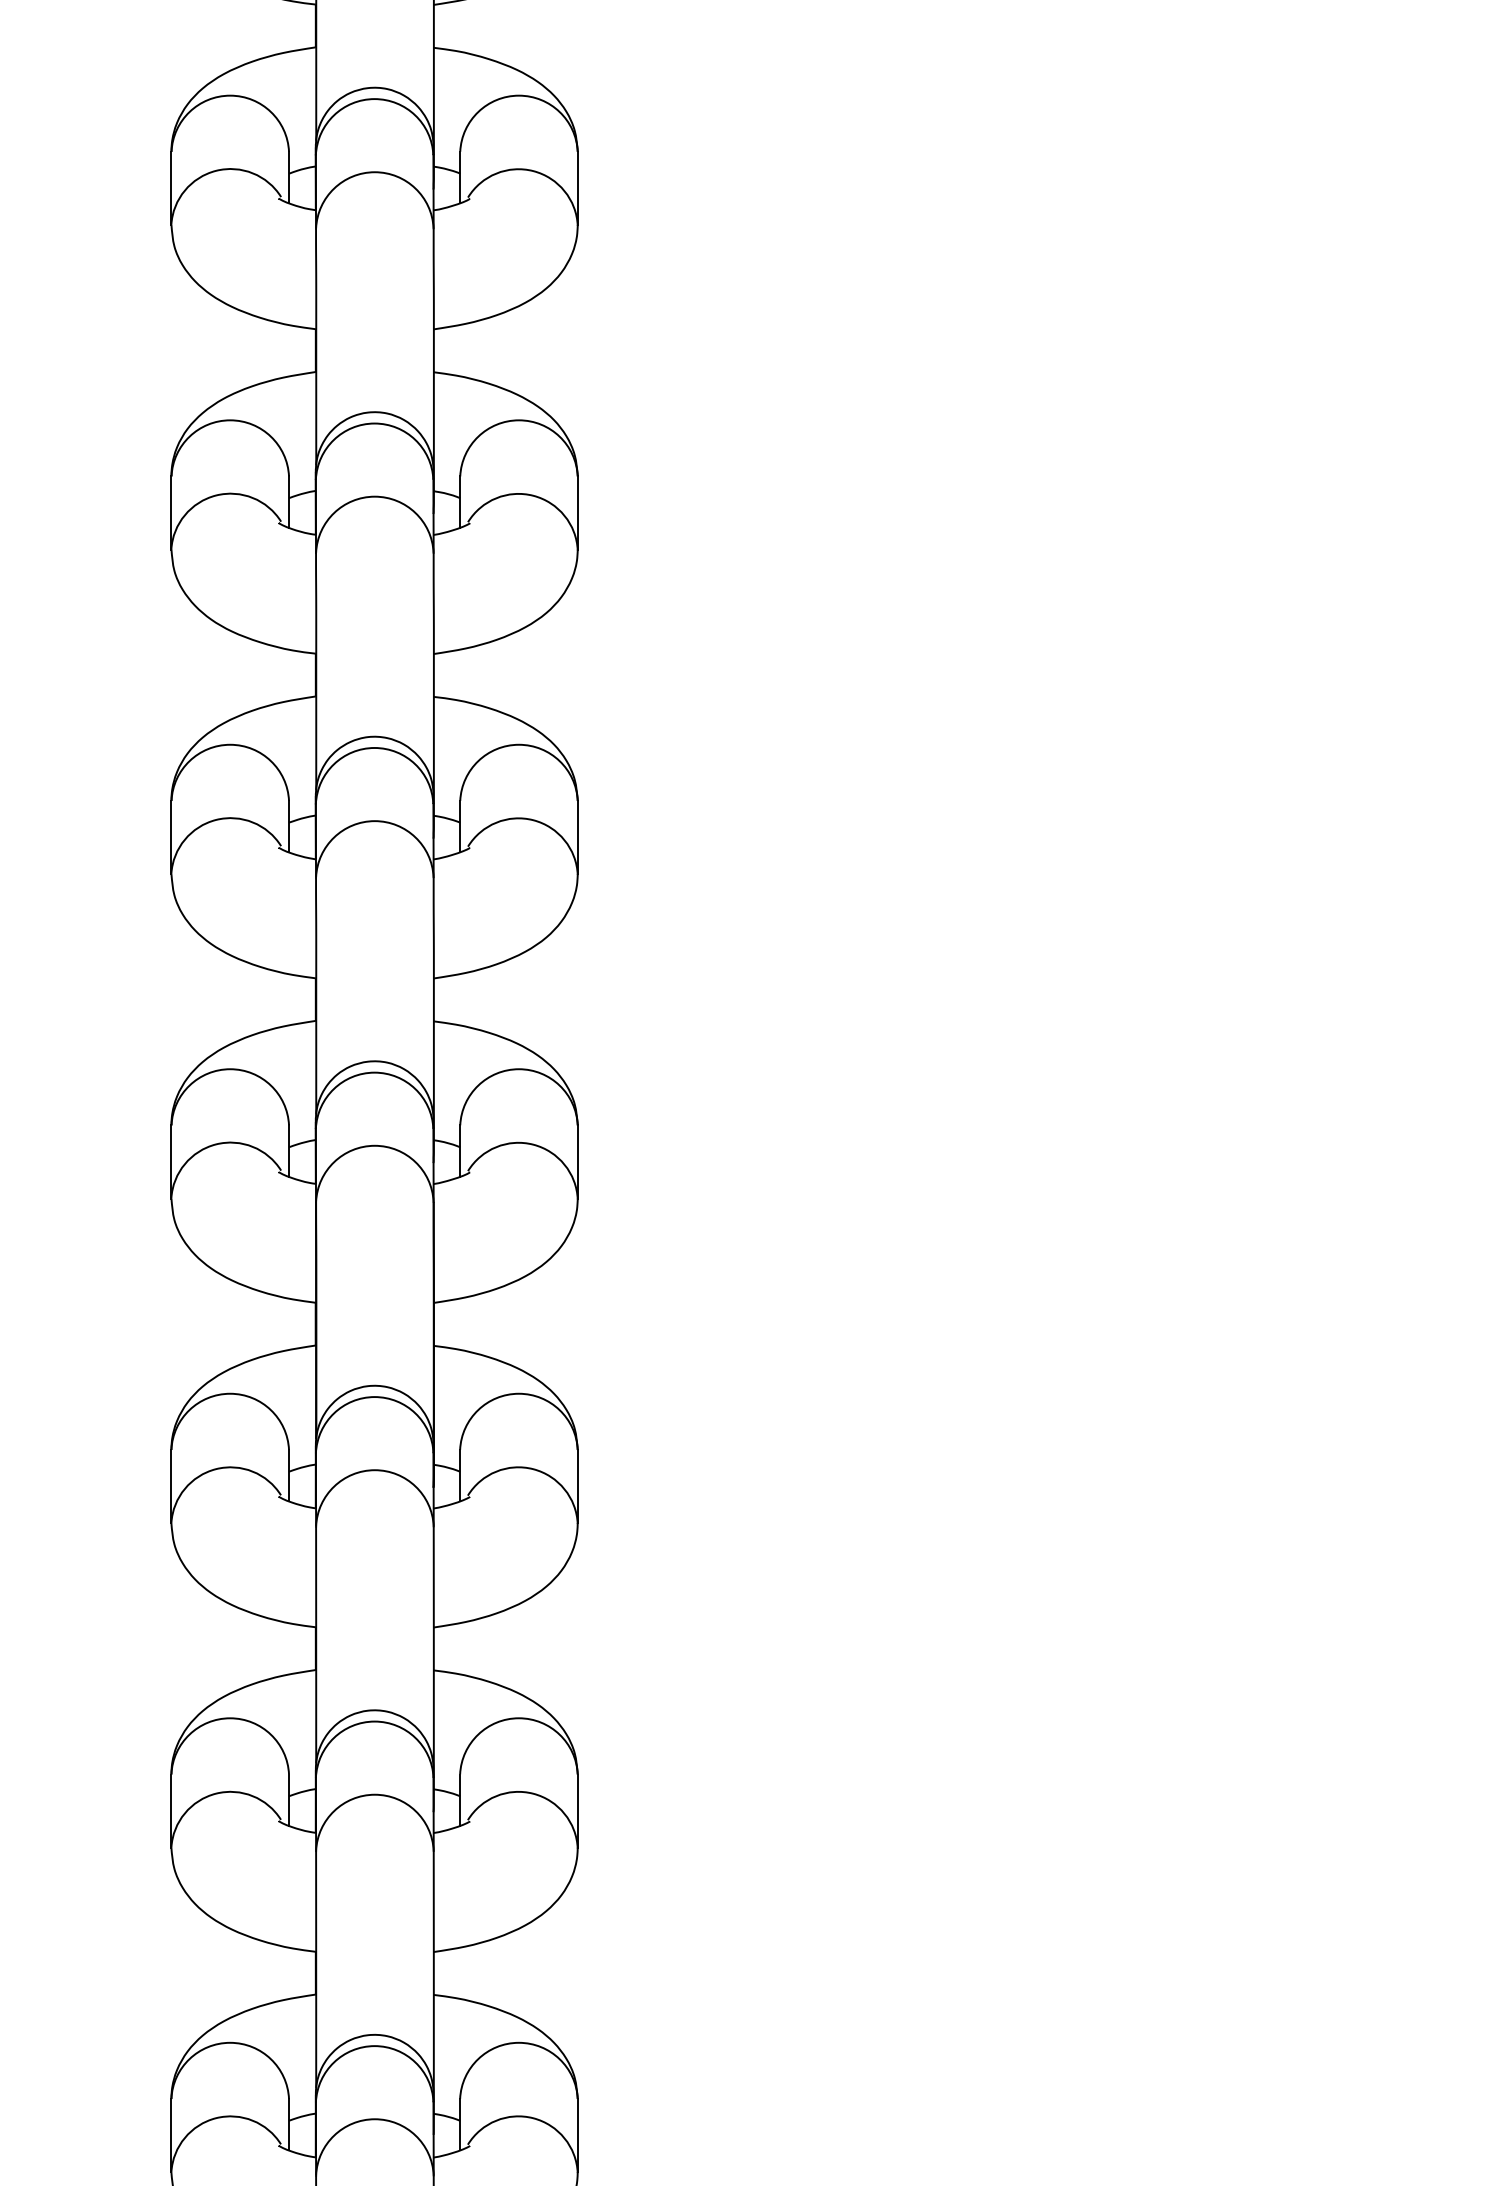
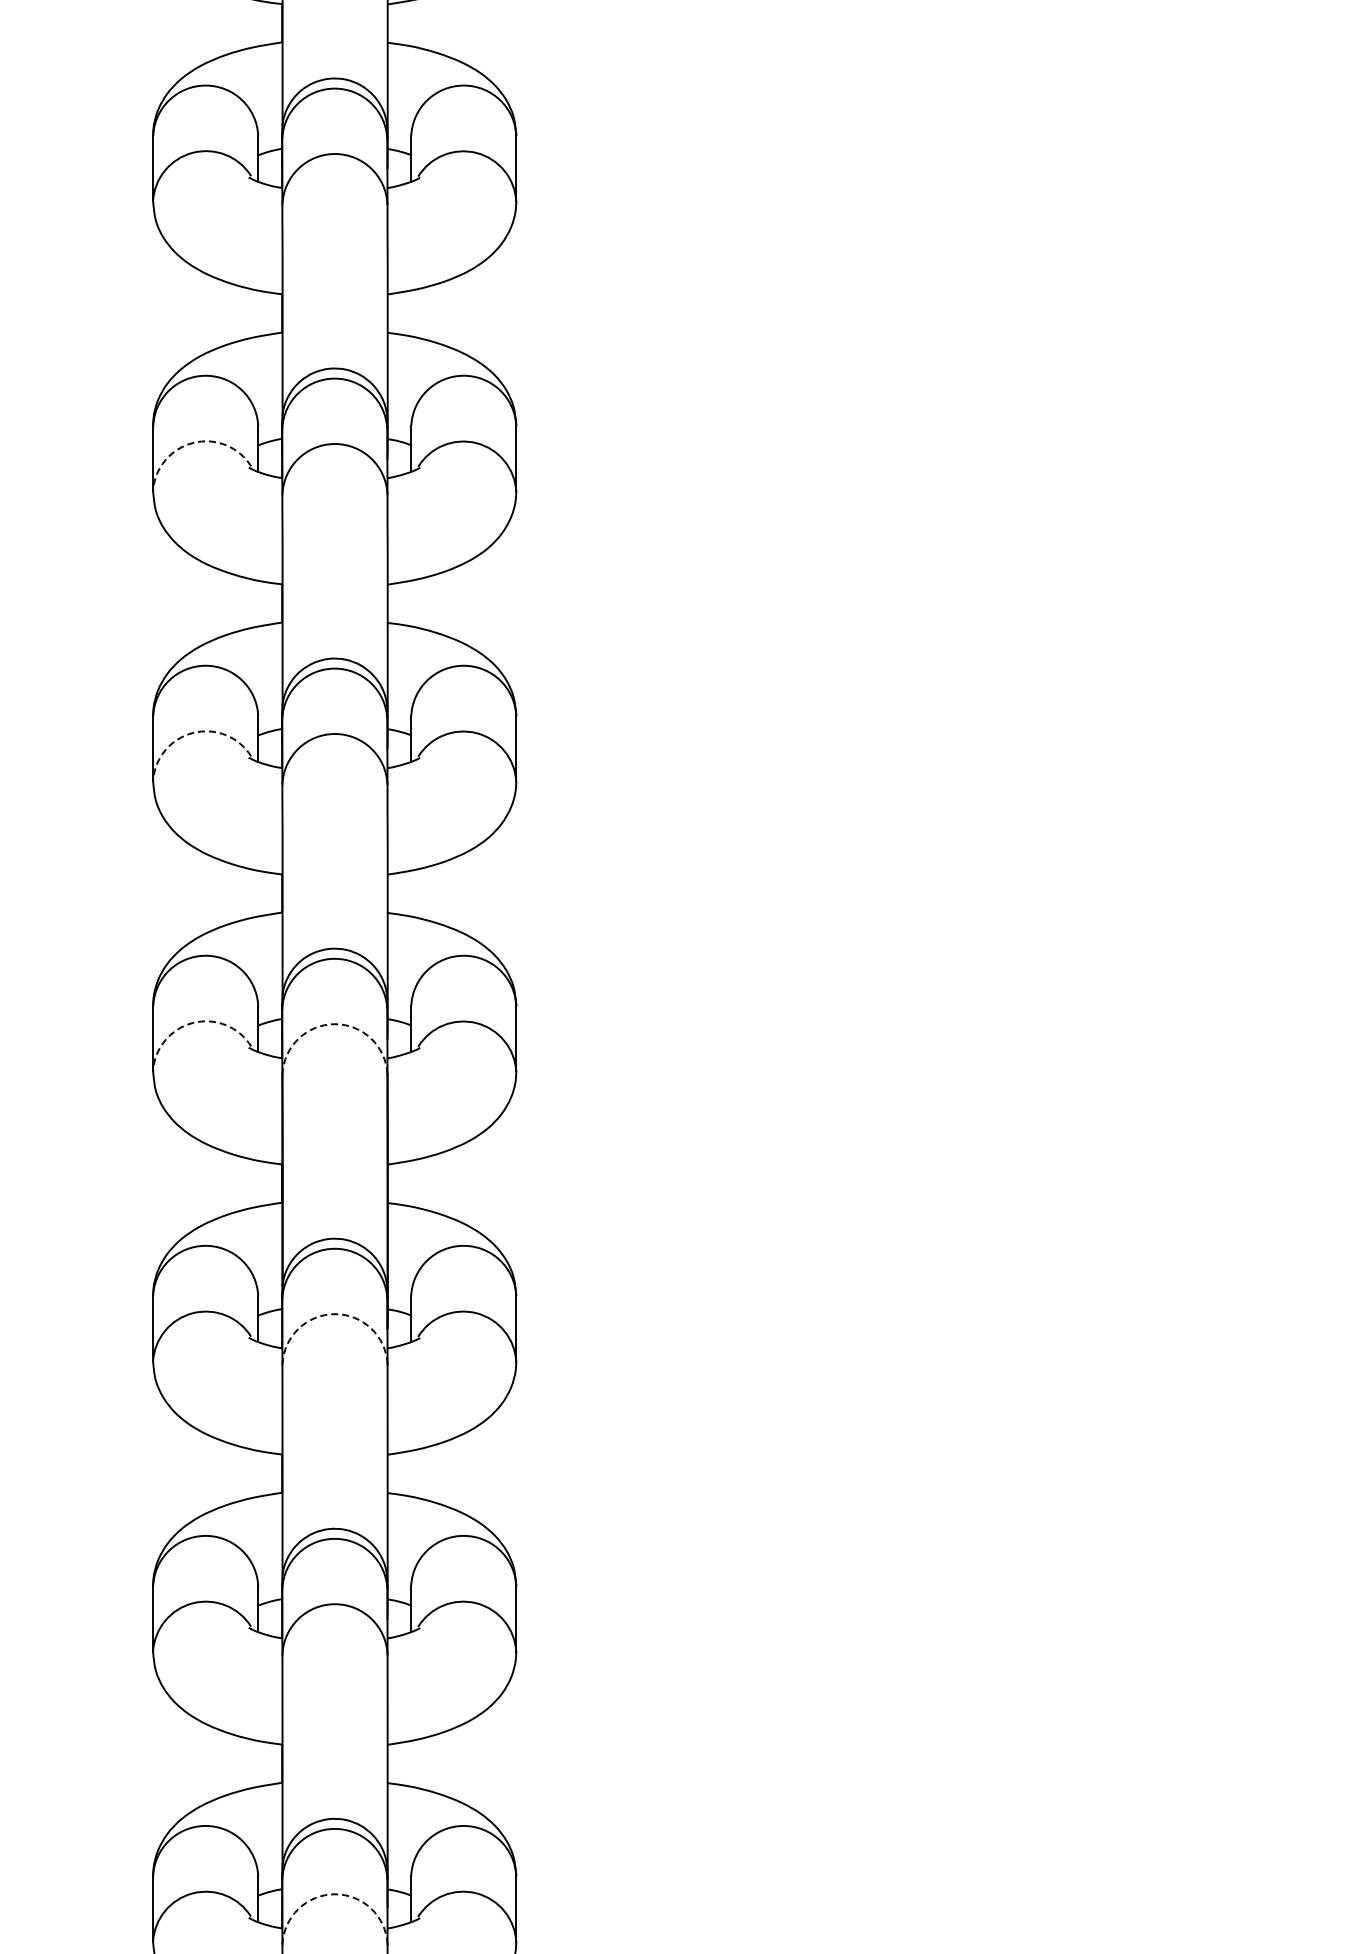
arc: (216, 495) -> (193, 442), solid -> dashed
arc: (216, 819) -> (193, 732), solid -> dashed
arc: (216, 1143) -> (193, 1022), solid -> dashed
arc: (374, 1146) -> (334, 1024), solid -> dashed
arc: (374, 1470) -> (334, 1314), solid -> dashed
arc: (374, 2119) -> (334, 1894), solid -> dashed

